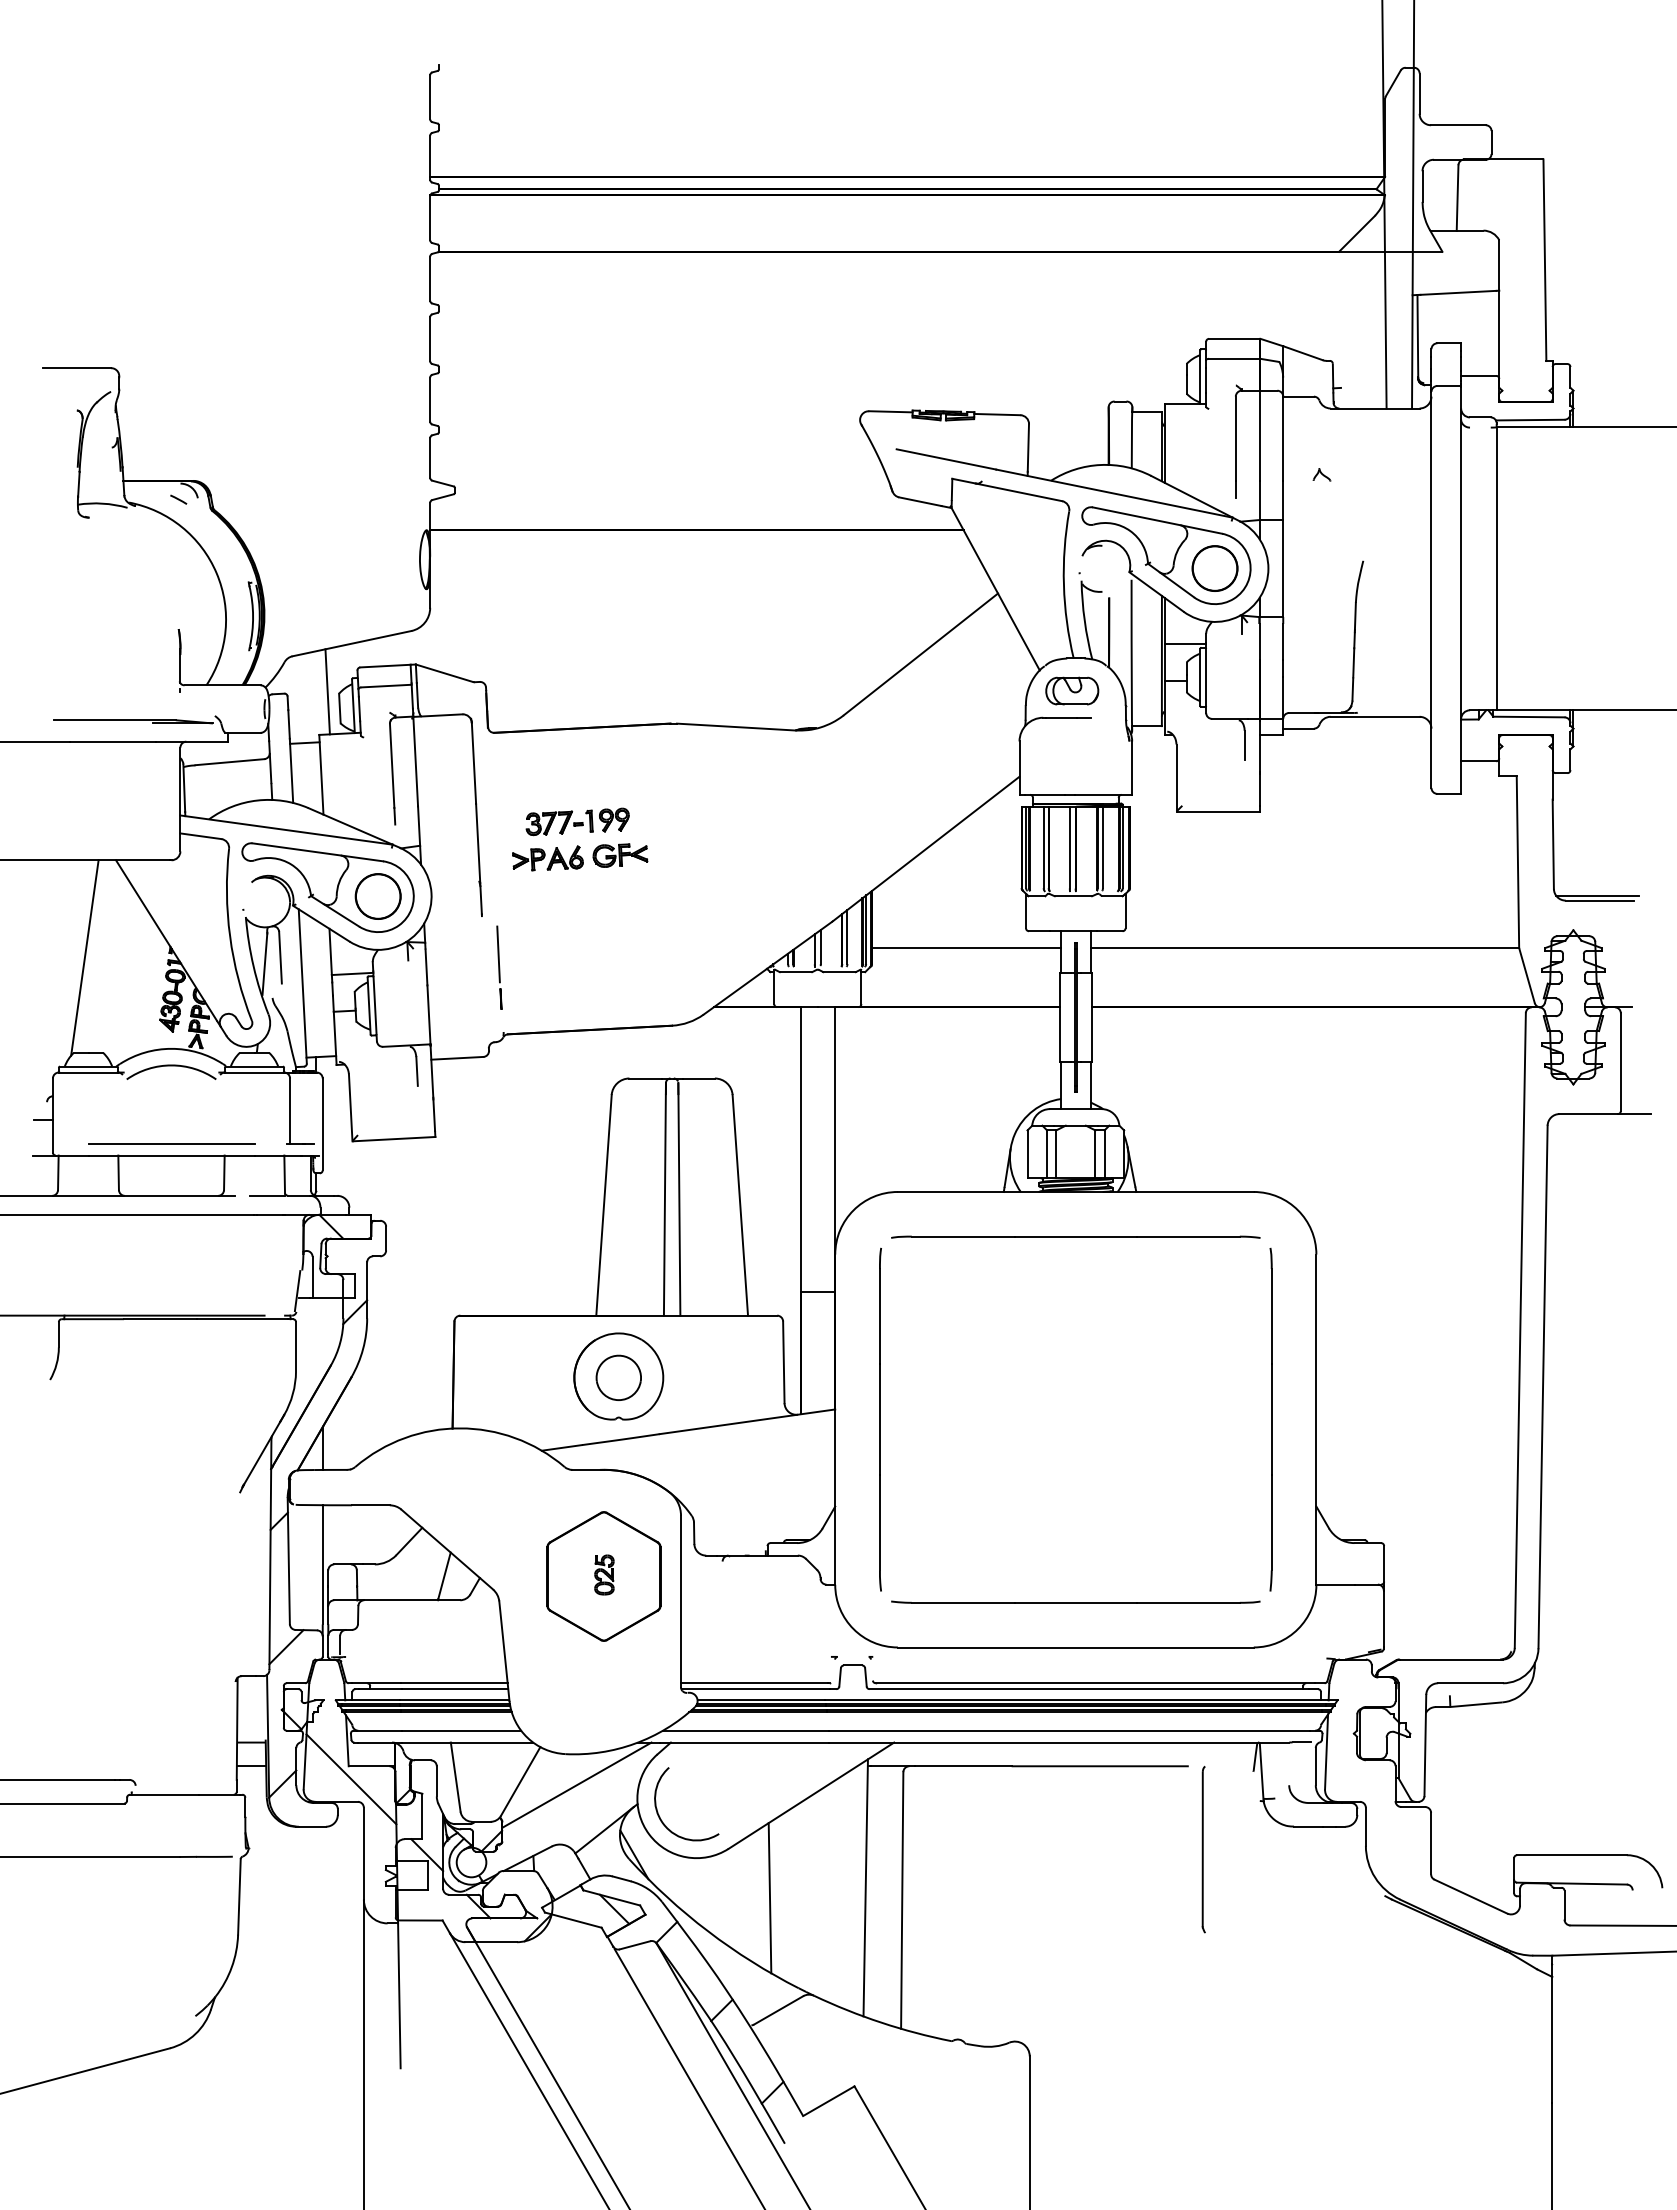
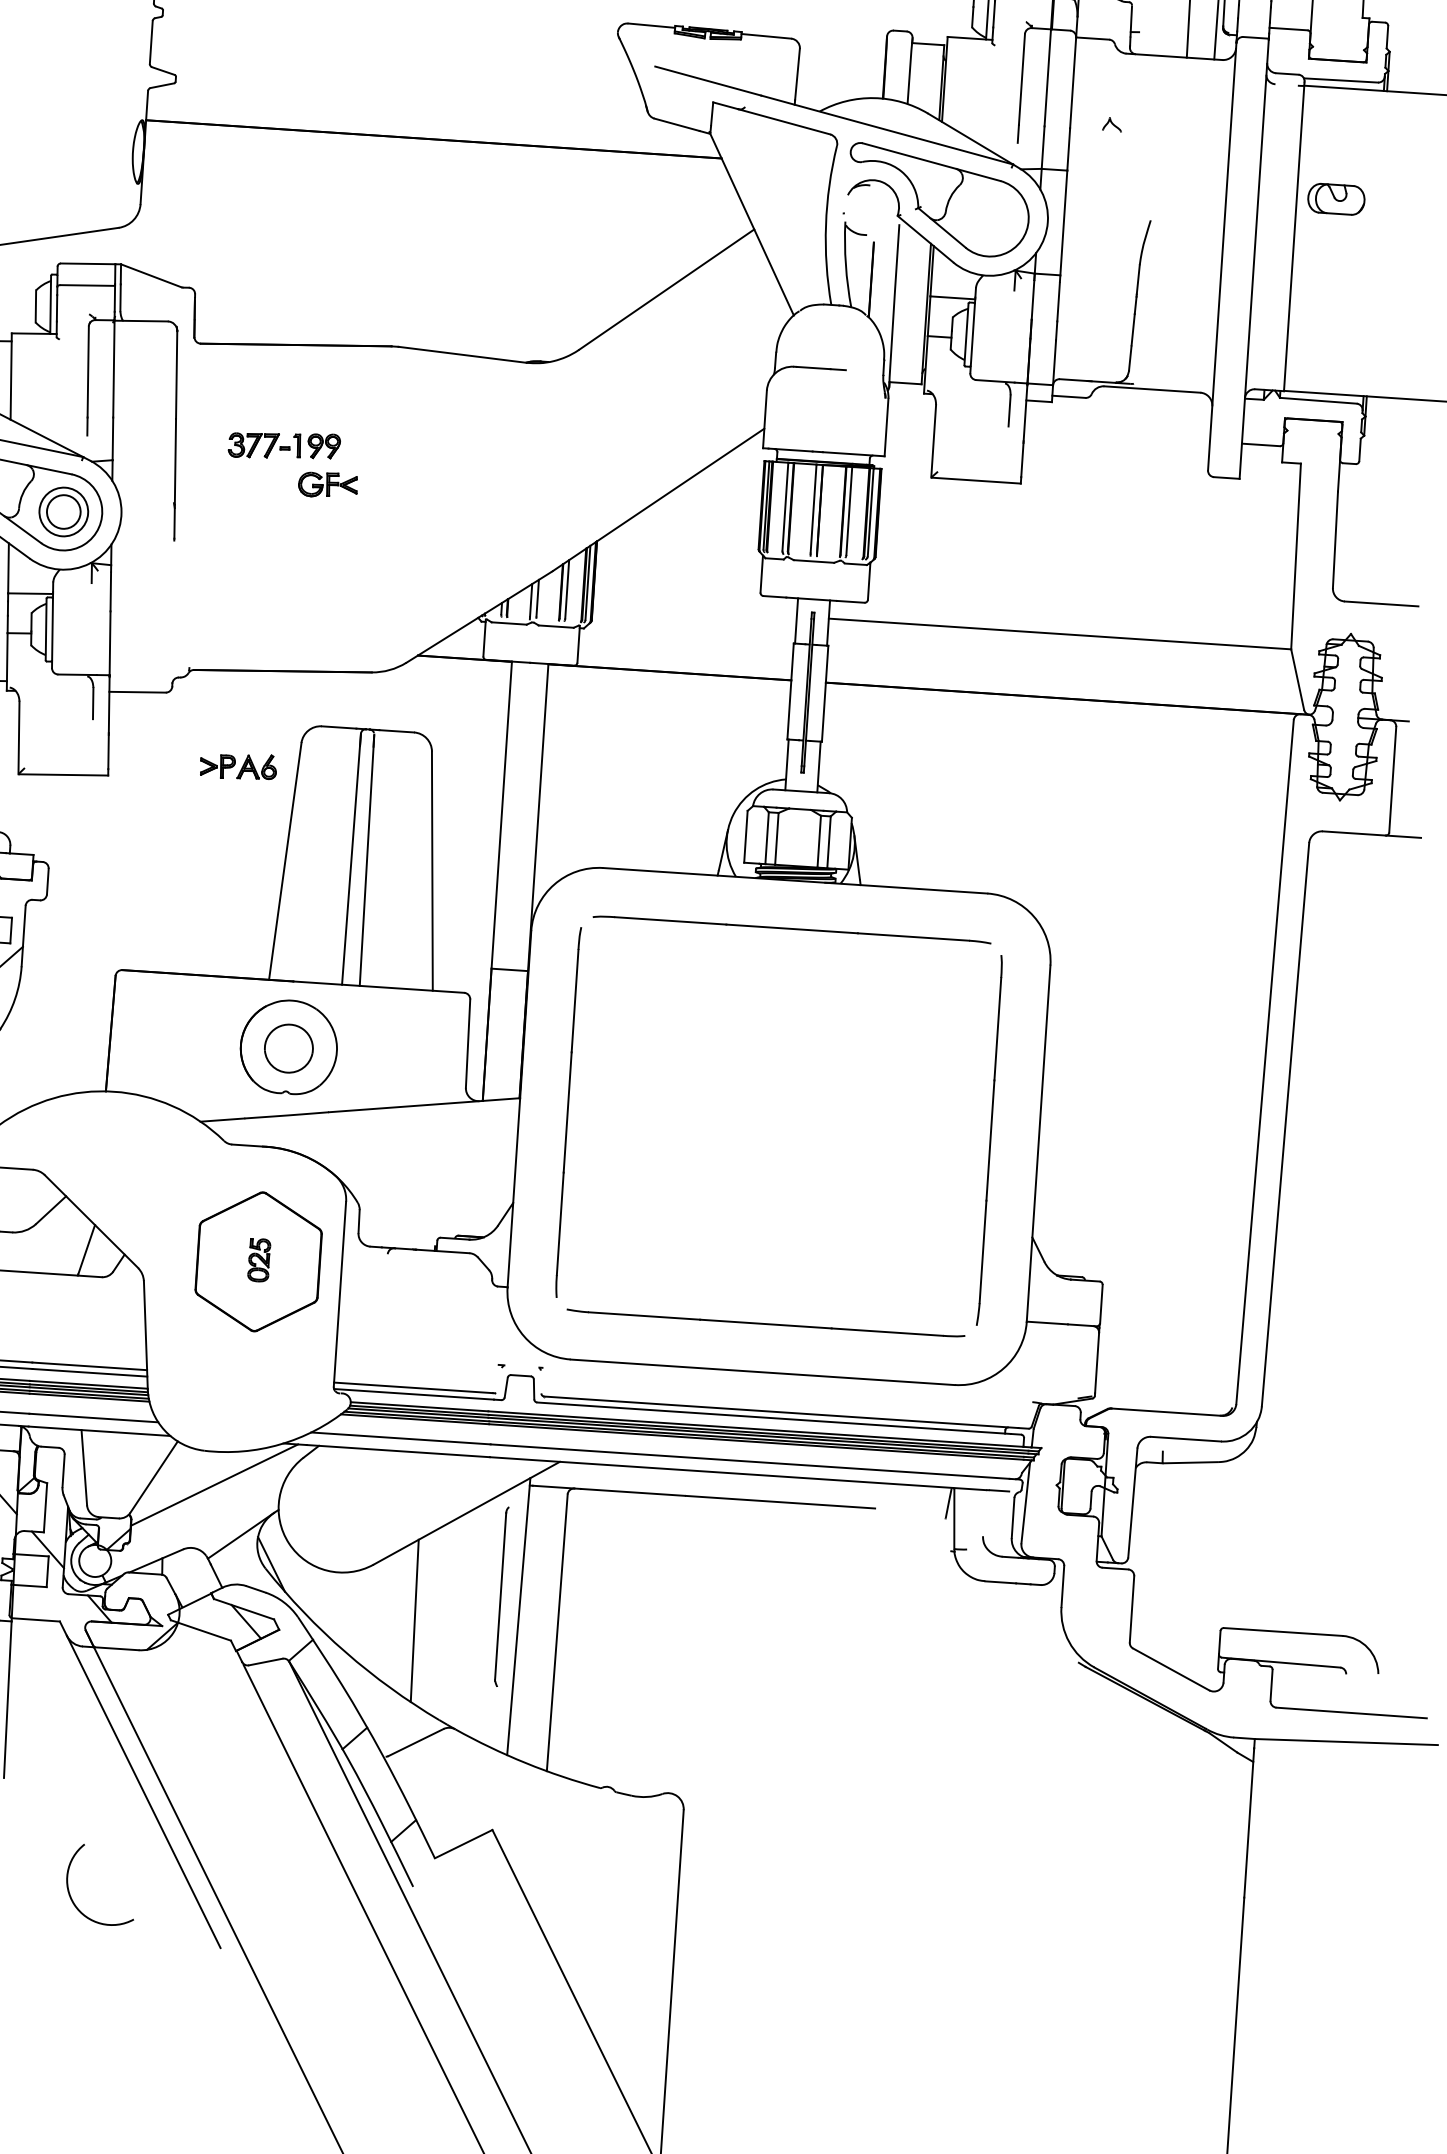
circle: (1214, 568) -> (989, 217), removed
part: (1072, 690) -> (1336, 198), moved
line: (327, 691) -> (23, 287), removed
part: (547, 858) -> (237, 766), moved
line: (1597, 895) -> (1379, 598), removed
circle: (378, 896) -> (64, 511), size x0.7
line: (966, 948) -> (694, 610), removed
line: (499, 967) -> (189, 597), removed
arc: (659, 1814) -> (70, 1894), moved
part: (1203, 1849) -> (501, 1596), moved

